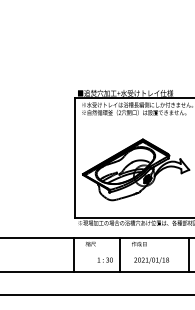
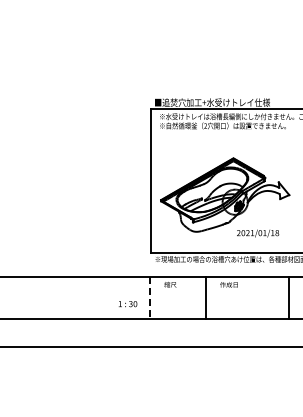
line: (74, 254) -> (150, 297), solid -> dashed
text: (104, 260) -> (127, 304), moved
text: (152, 260) -> (258, 233), moved

